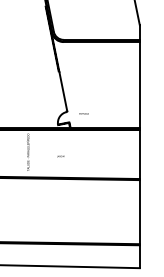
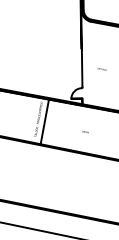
text: (83, 113) -> (101, 68), moved
line: (35, 153) -> (45, 121), added
text: (60, 156) -> (85, 132), moved

